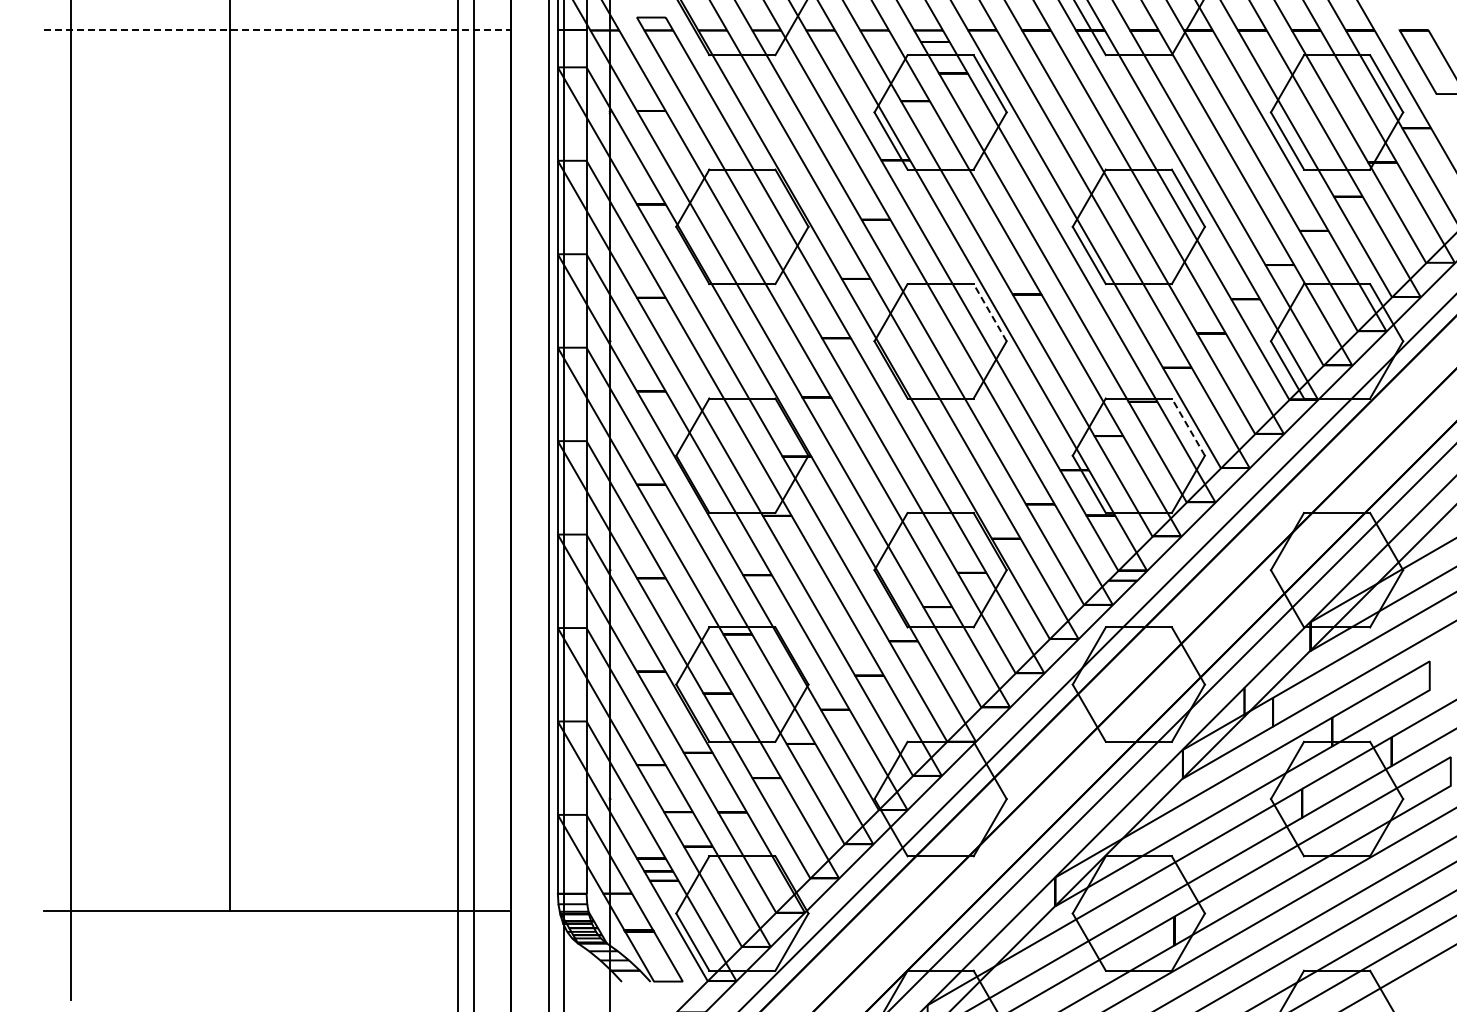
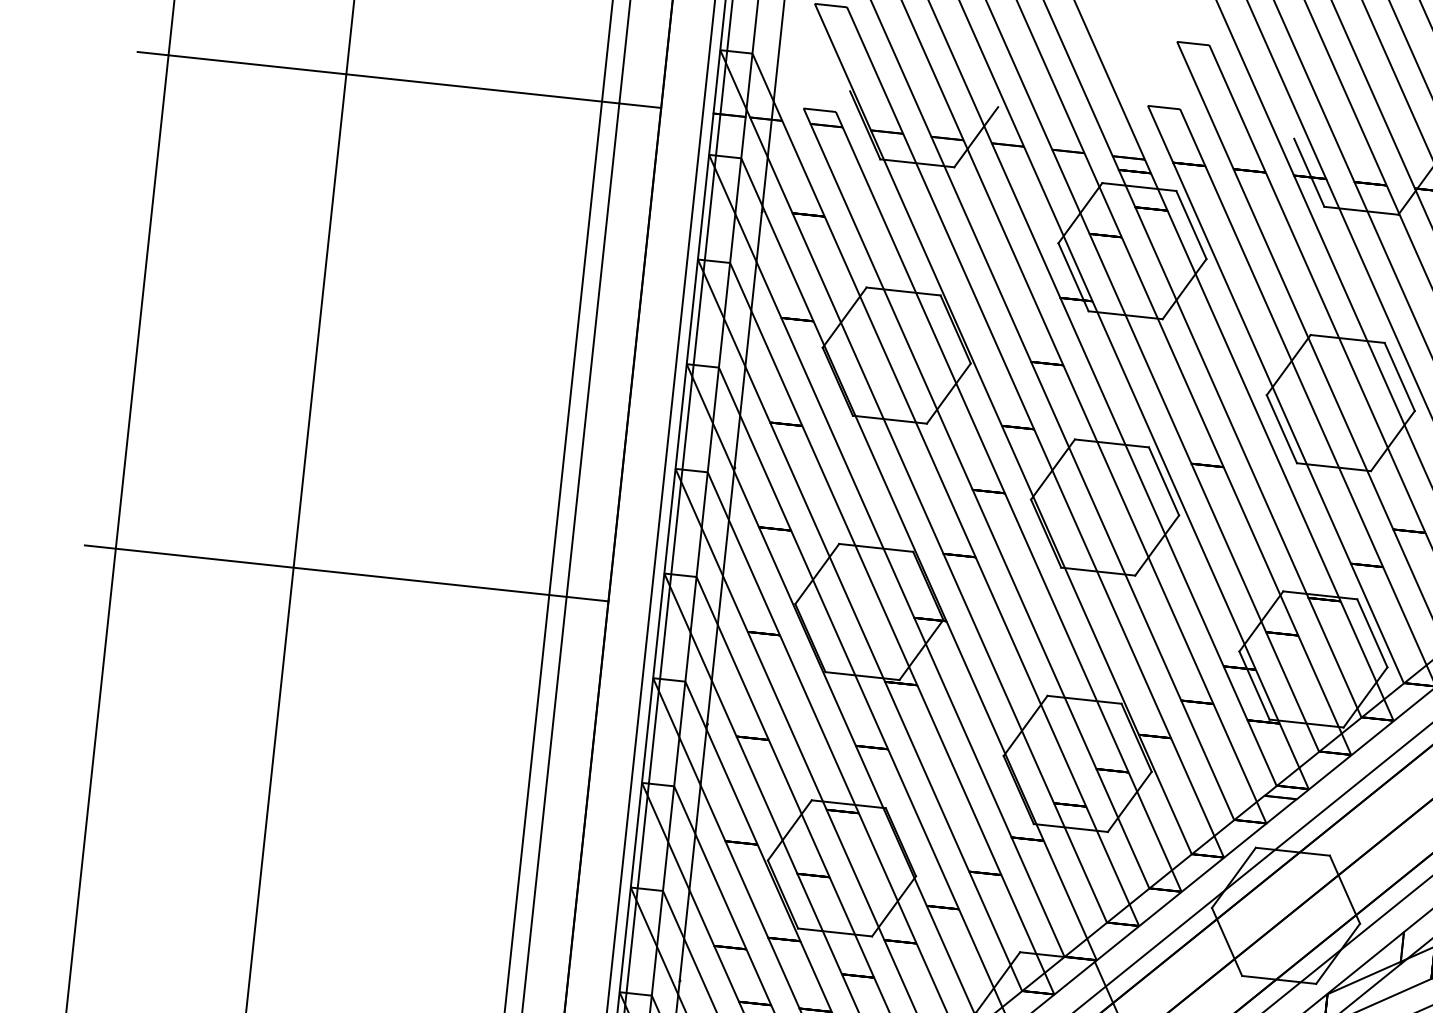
line: (277, 30) -> (399, 80), dashed -> solid
line: (989, 312) -> (1163, 481), dashed -> solid
line: (1188, 426) -> (1372, 632), dashed -> solid
line: (277, 470) -> (346, 572), added

